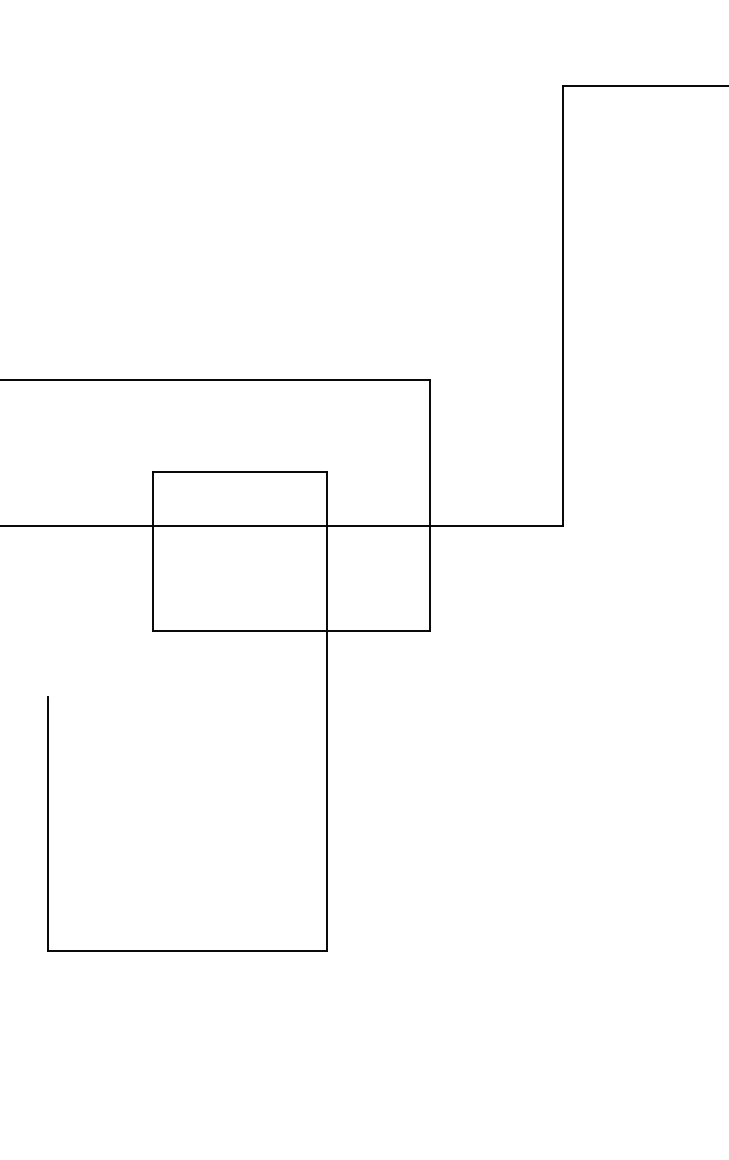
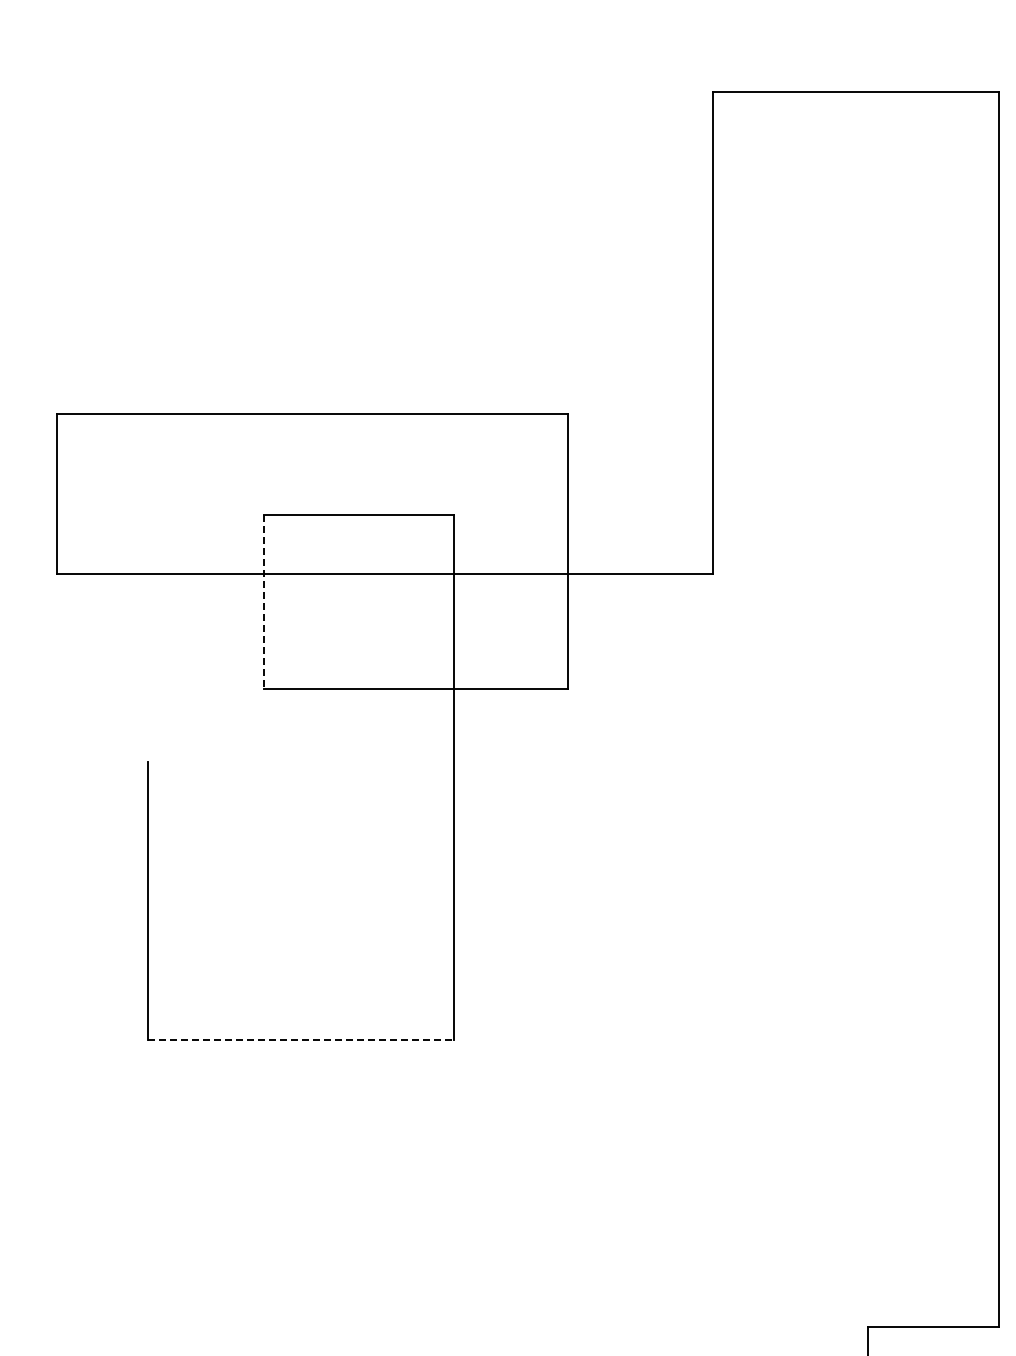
line: (153, 551) -> (263, 602), solid -> dashed
line: (187, 950) -> (301, 1040), solid -> dashed

